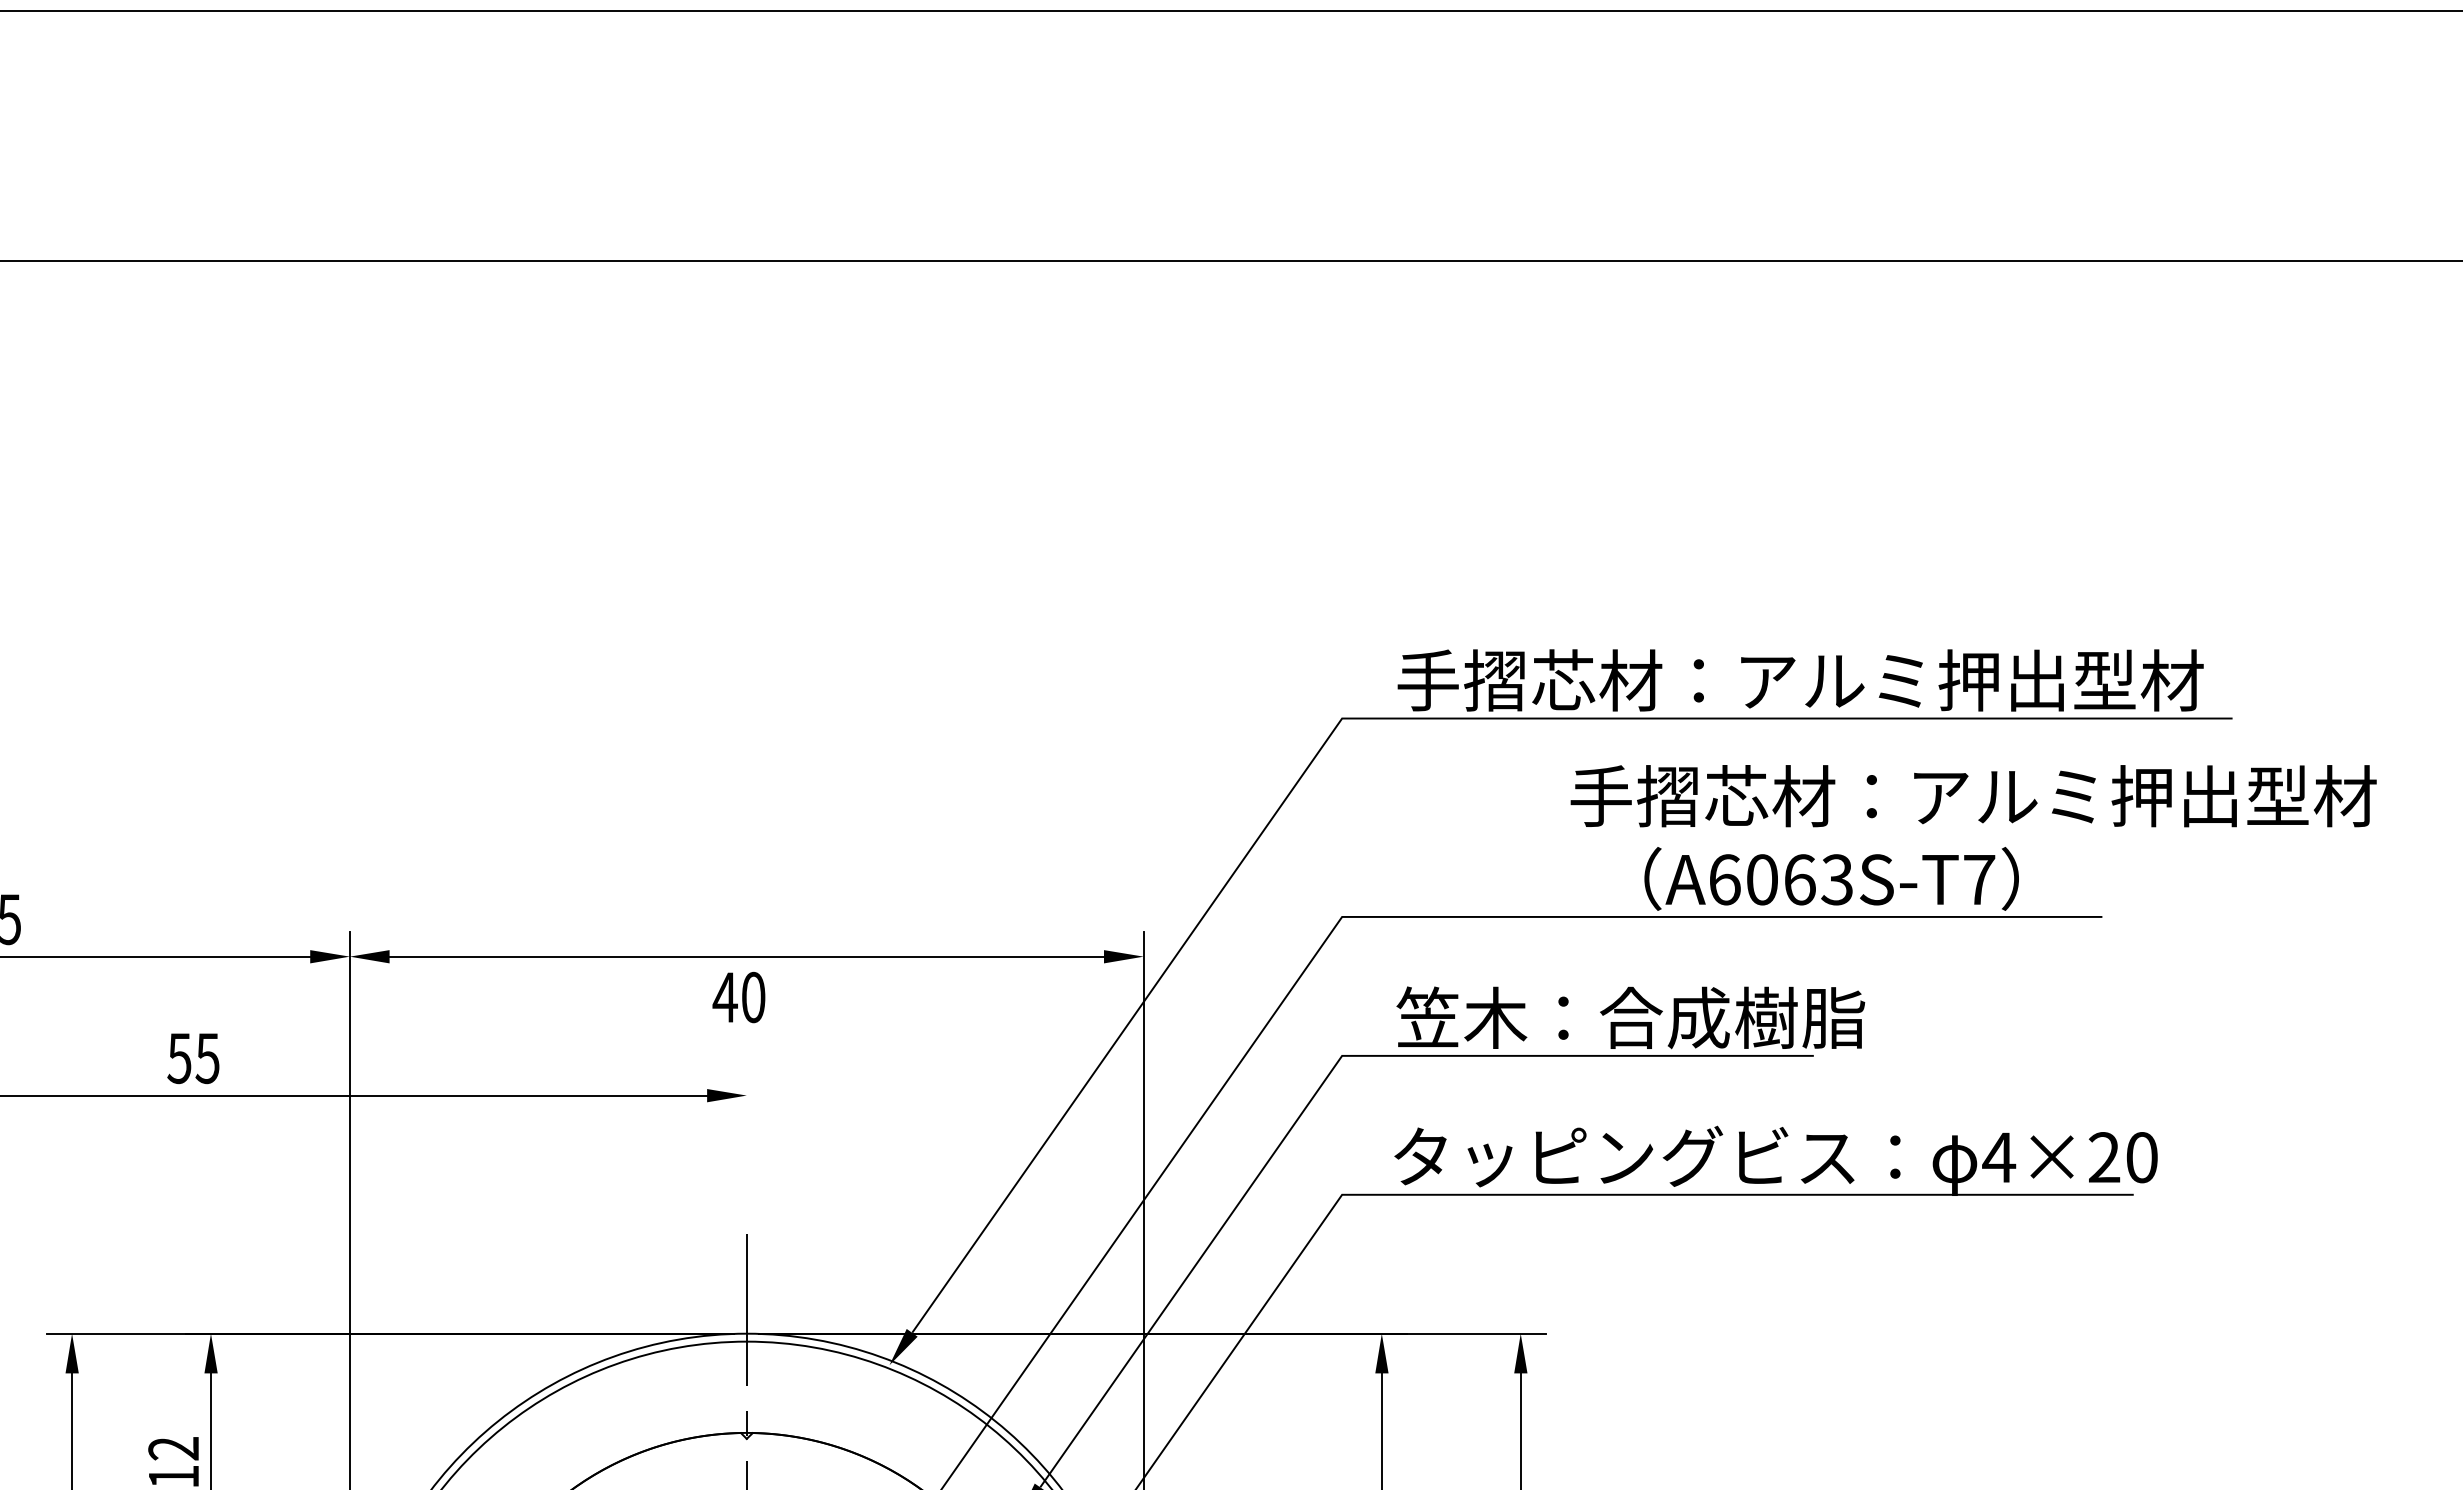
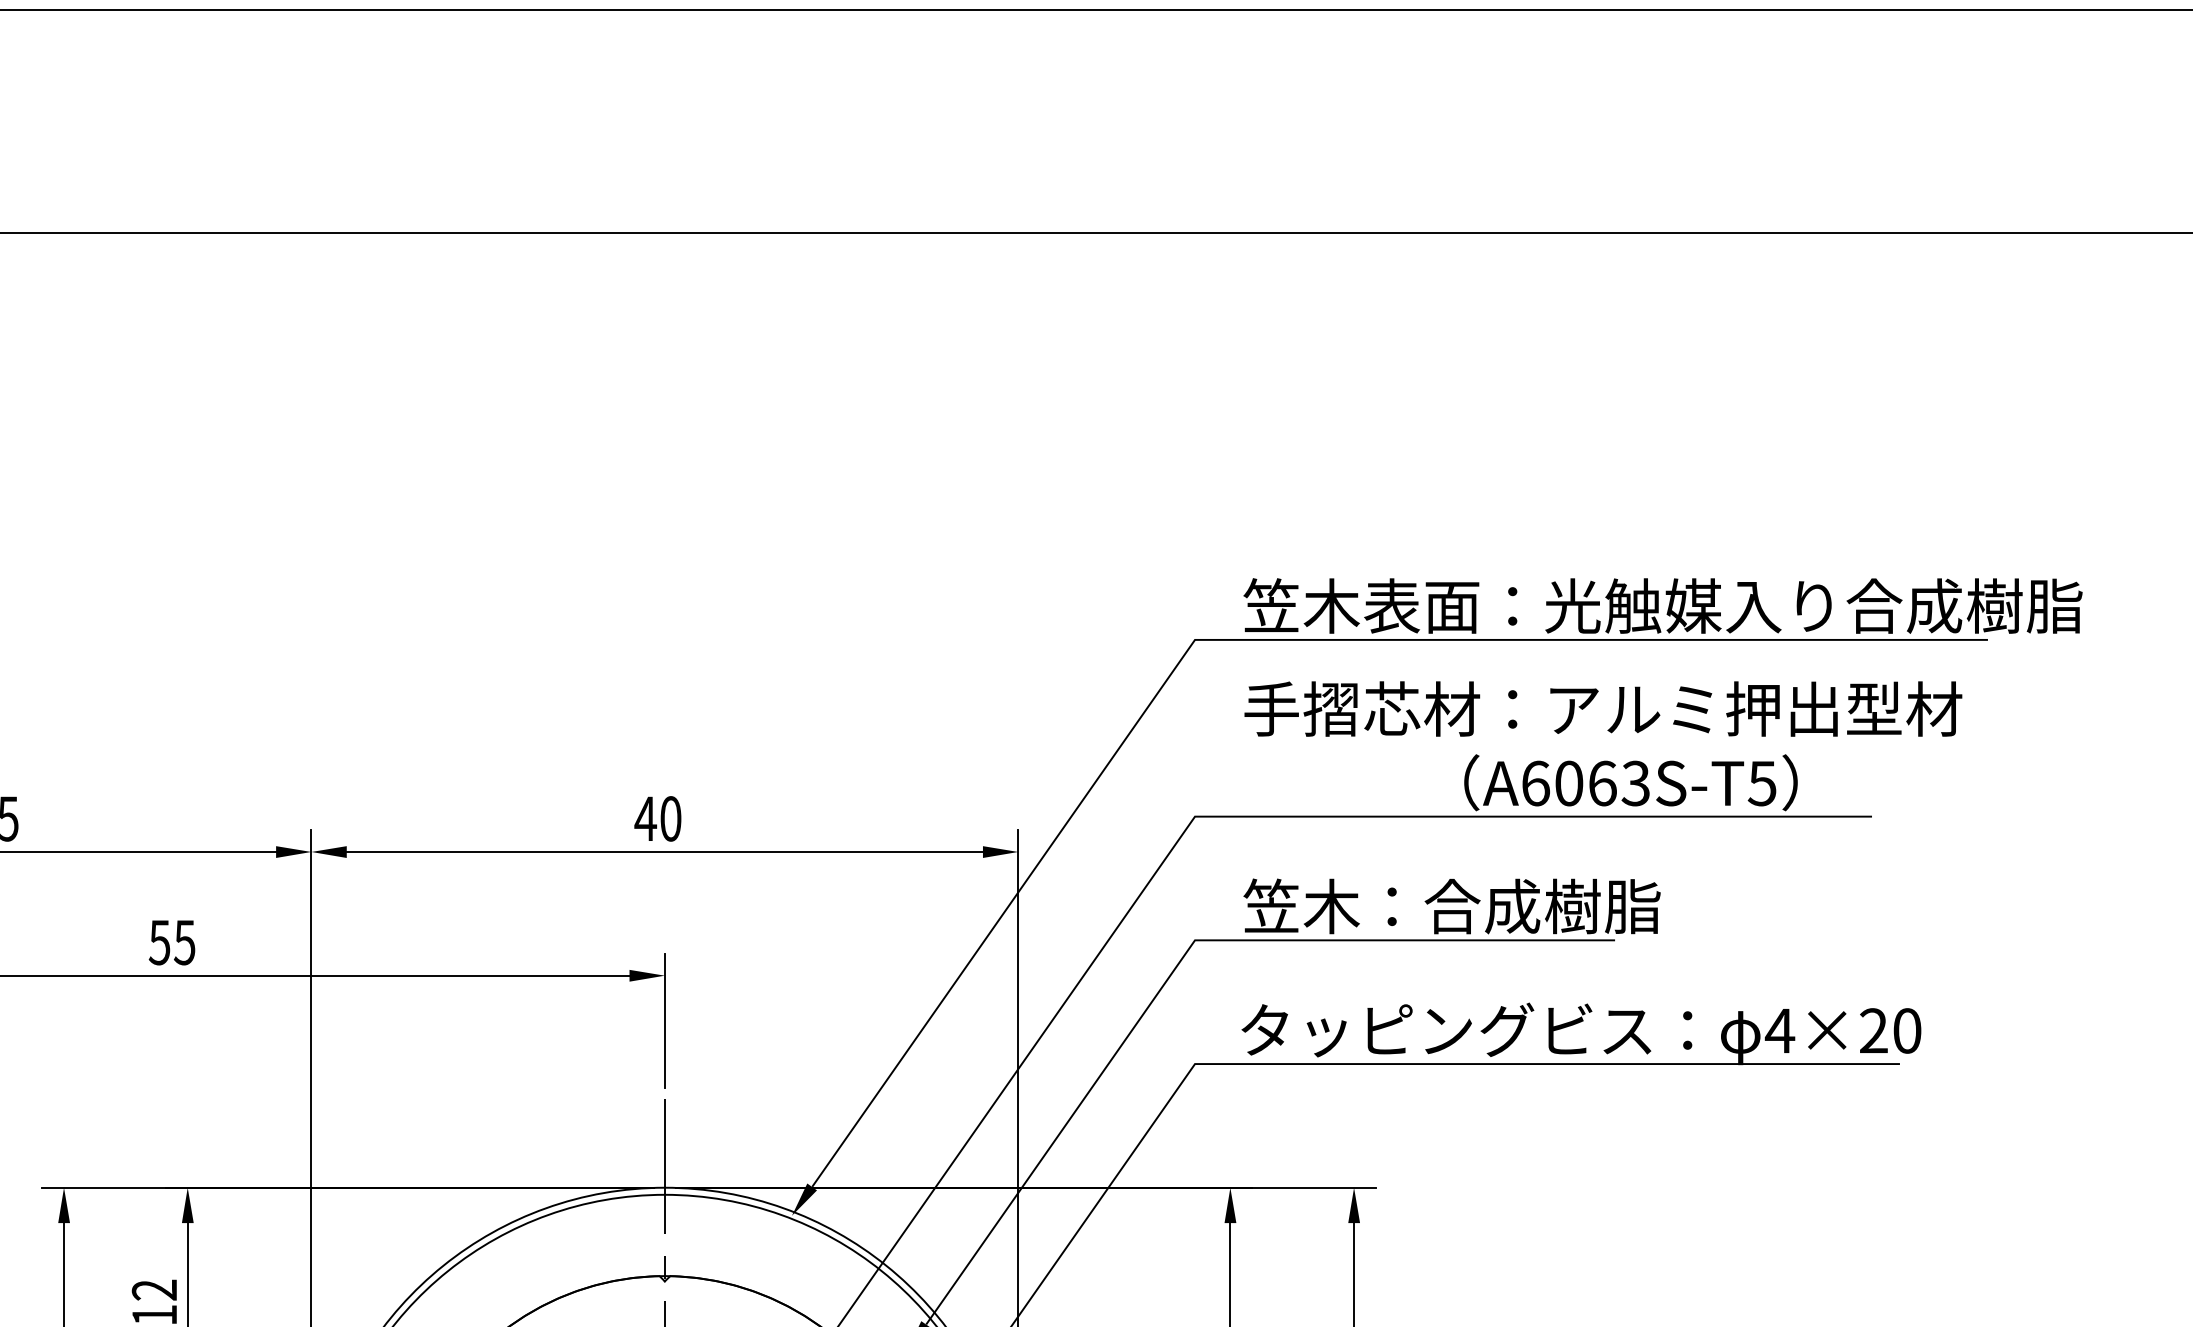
text: (1867, 680) -> (1662, 606), 手摺芯材：アルミ押出型材 -> 笠木表面：光触媒入り合成樹脂
text: (1973, 796) -> (1603, 709), moved
text: (1979, 880) -> (1762, 784), A6063S-T7 -> A6063S-T5
text: (738, 997) -> (657, 818), moved
line: (746, 1146) -> (664, 1021), added

